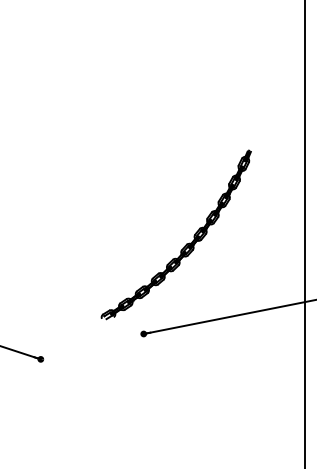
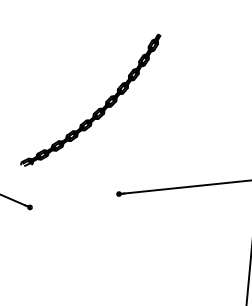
part: (185, 244) -> (97, 108), moved

